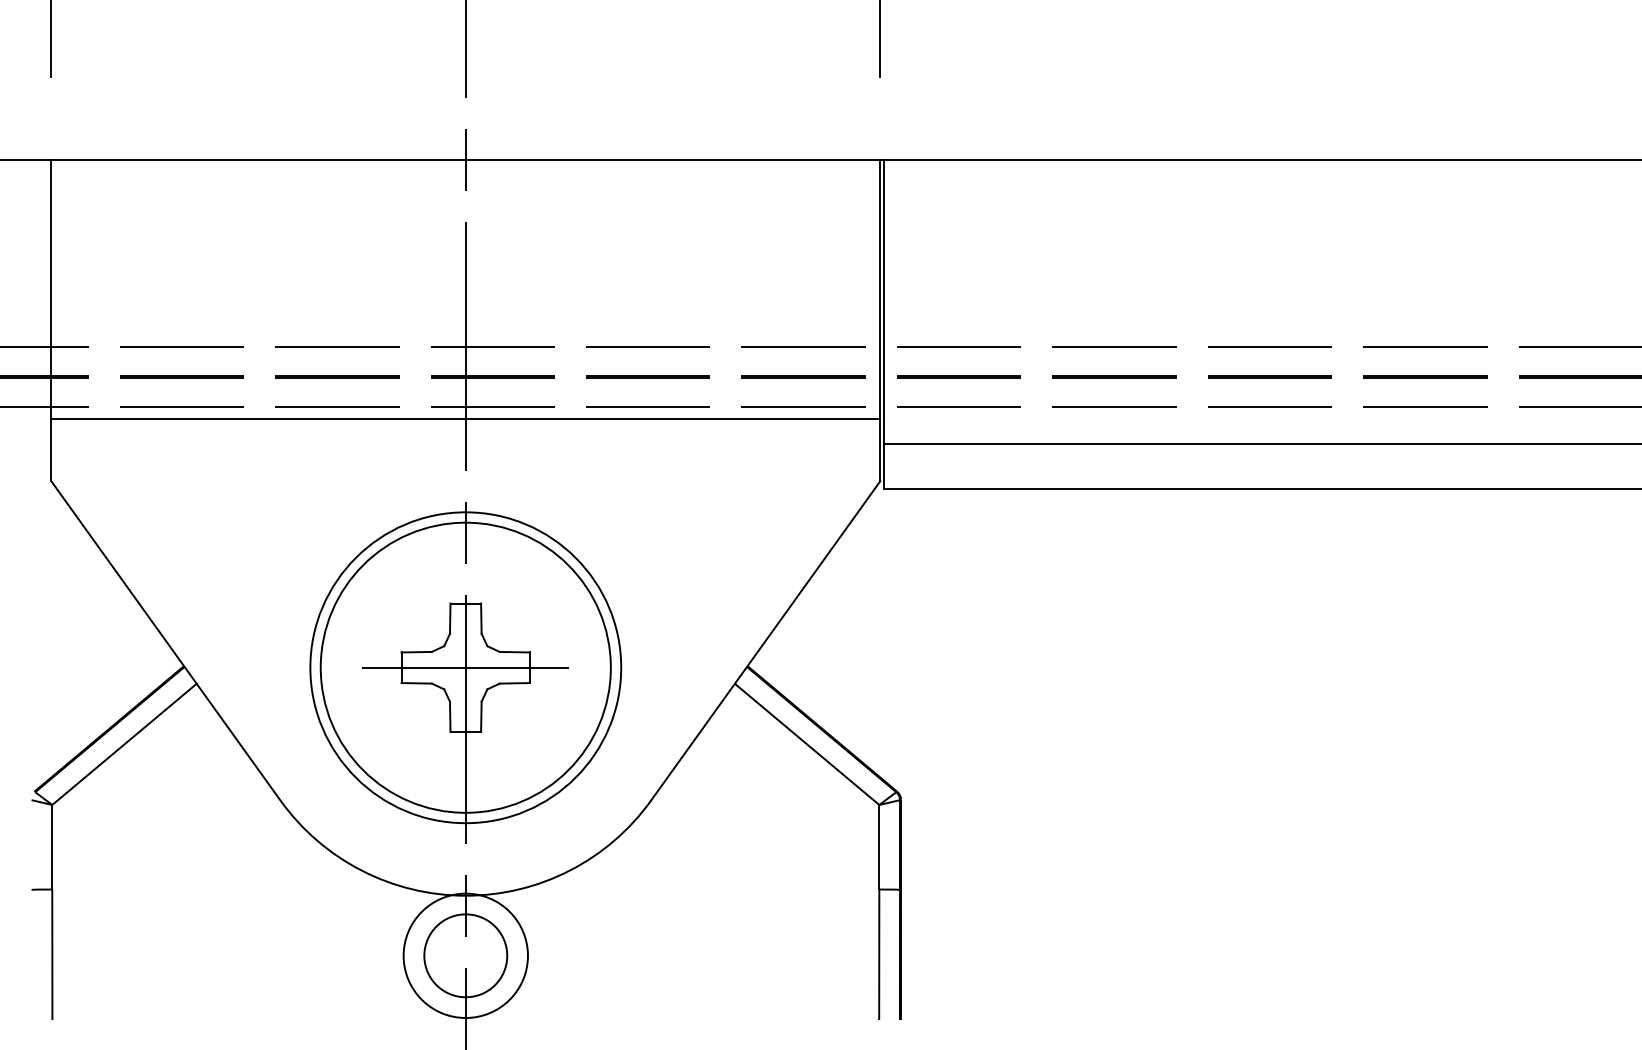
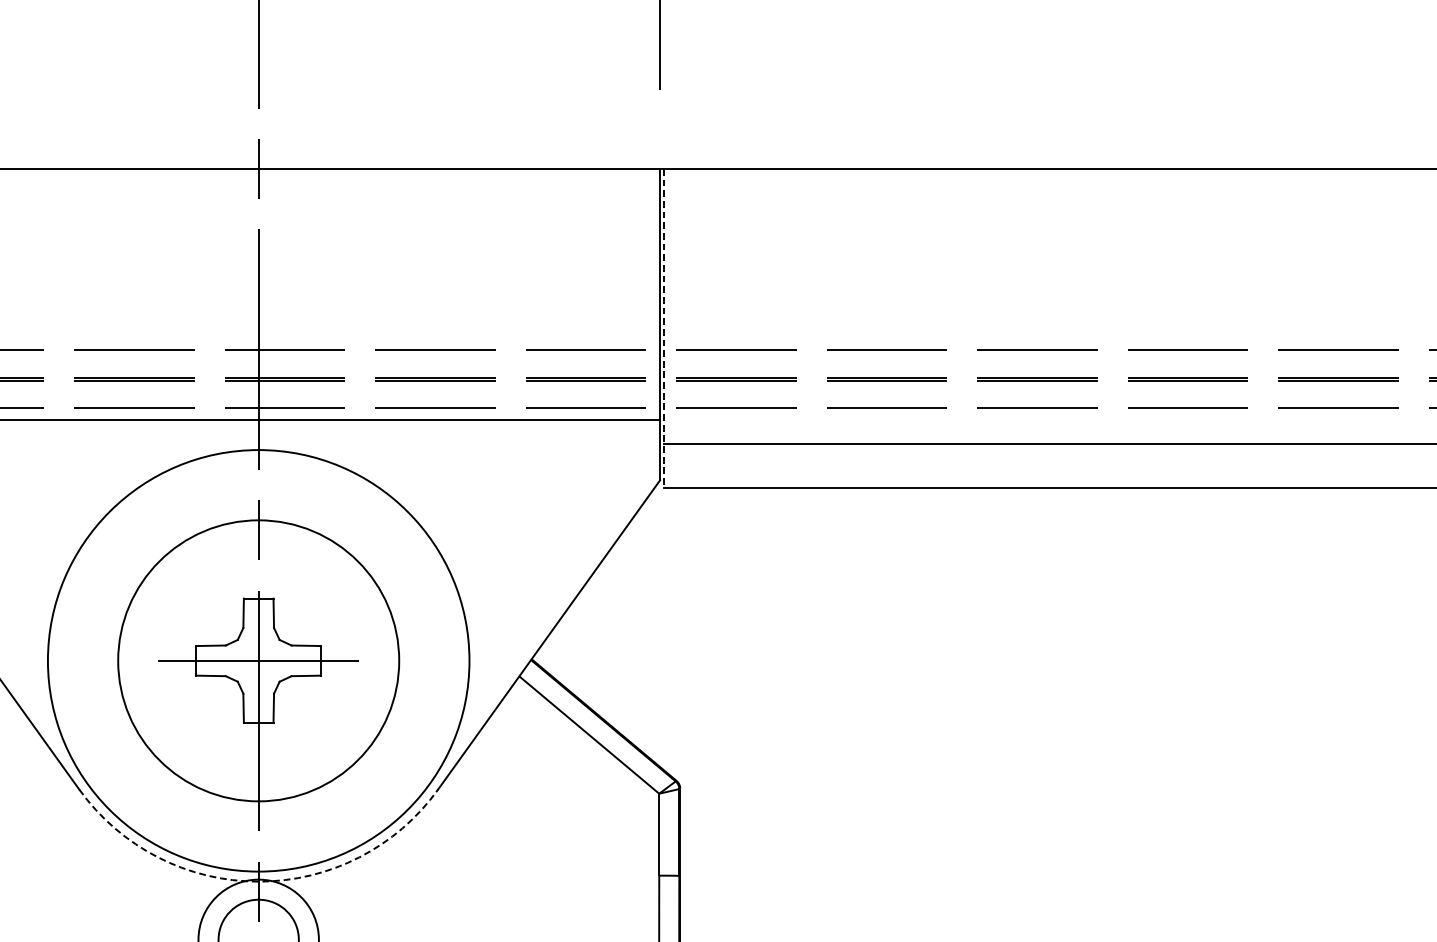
line: (884, 324) -> (664, 328), solid -> dashed
circle: (465, 667) -> (258, 660), size x1.4
arc: (465, 895) -> (258, 881), solid -> dashed

